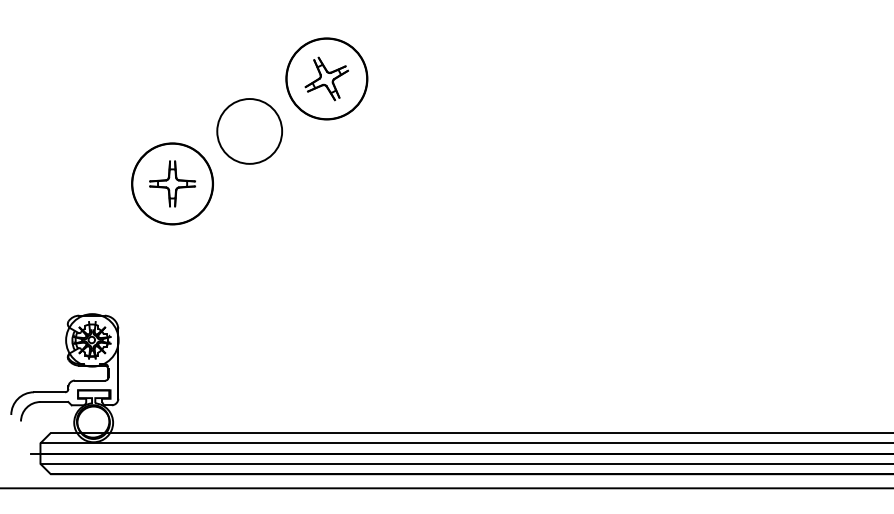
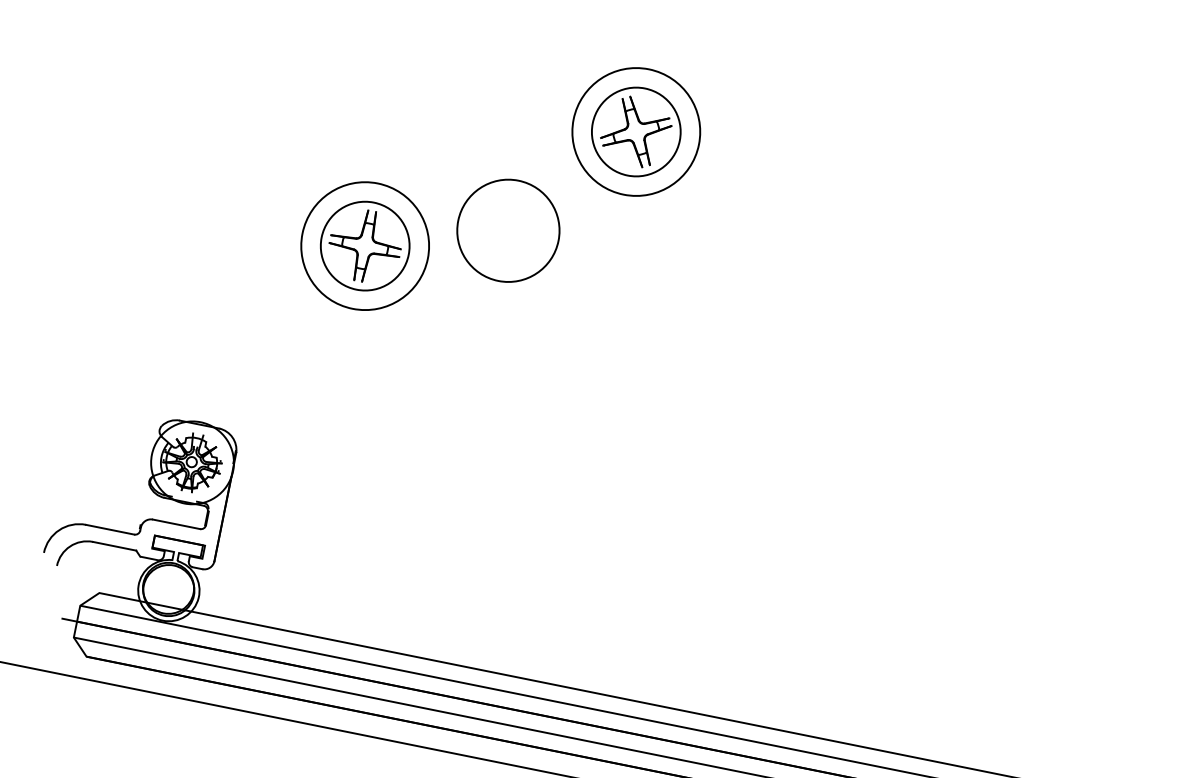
circle: (326, 78) -> (635, 131), size x0.7
circle: (249, 131) -> (508, 230), moved
circle: (172, 183) -> (365, 245), size x0.7

